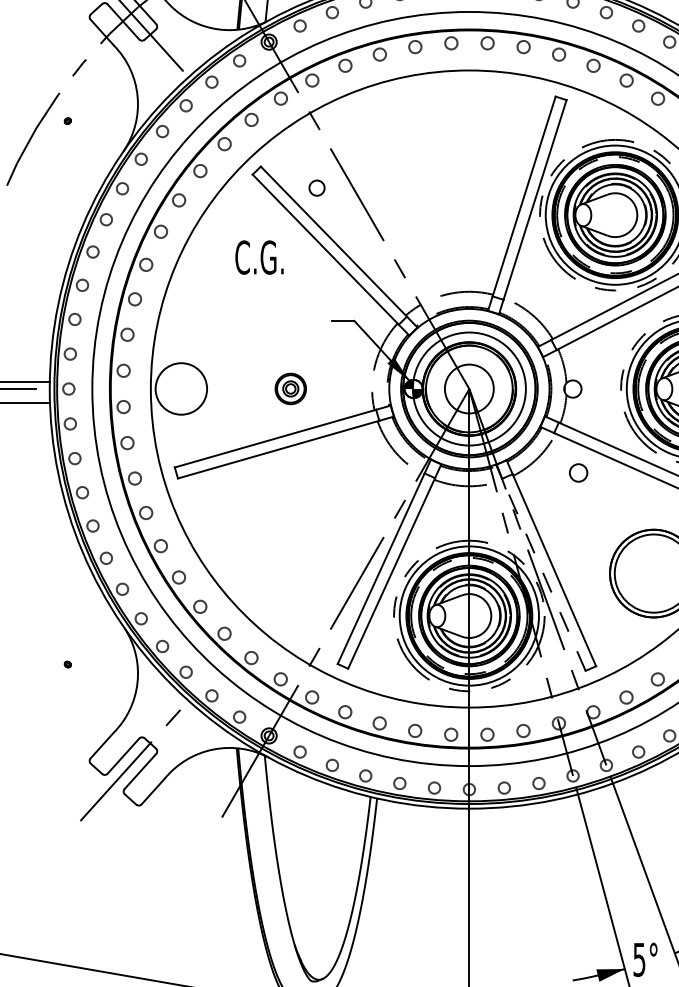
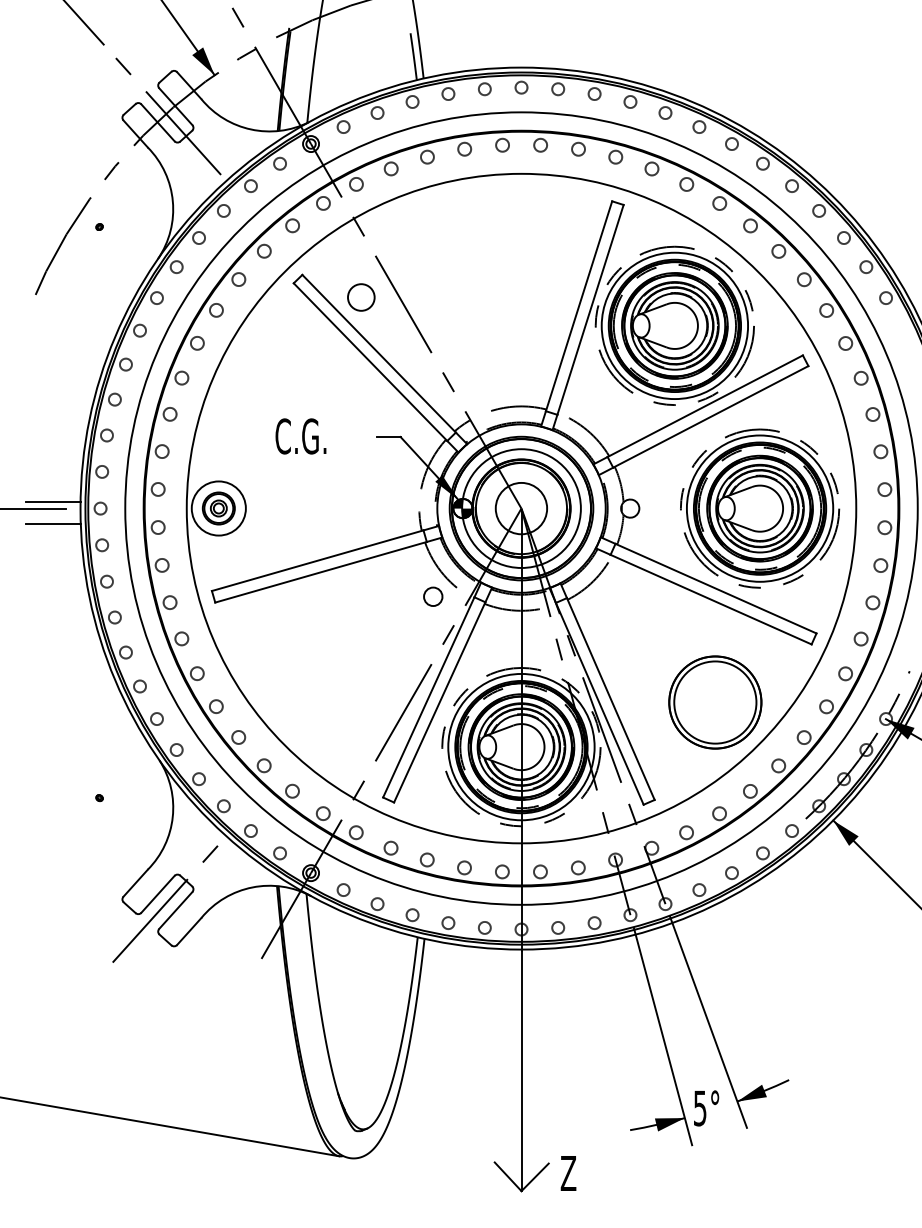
circle: (317, 188) -> (361, 297), size x1.67
text: (259, 257) -> (300, 436), moved
part: (290, 388) -> (218, 508), moved
circle: (578, 472) -> (433, 596), moved
line: (543, 574) -> (599, 703), dashed -> solid

